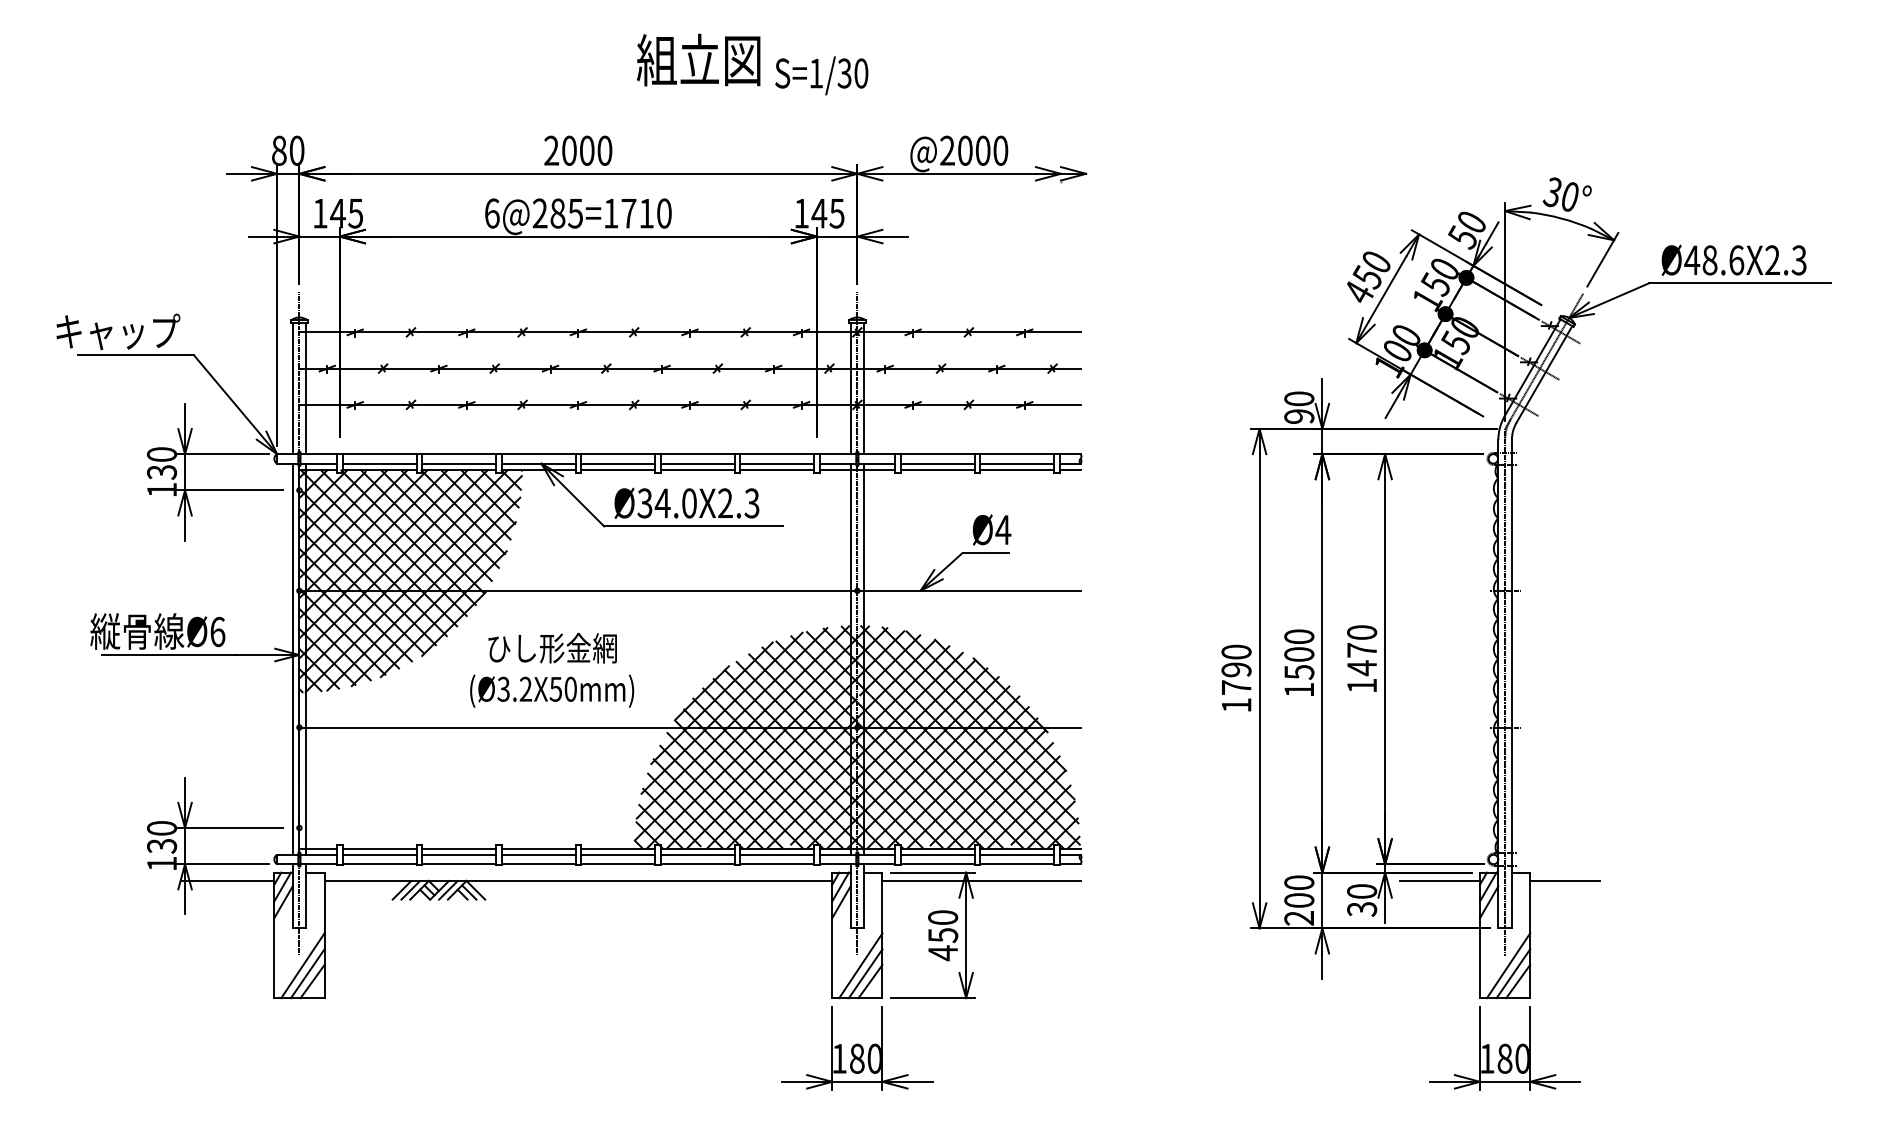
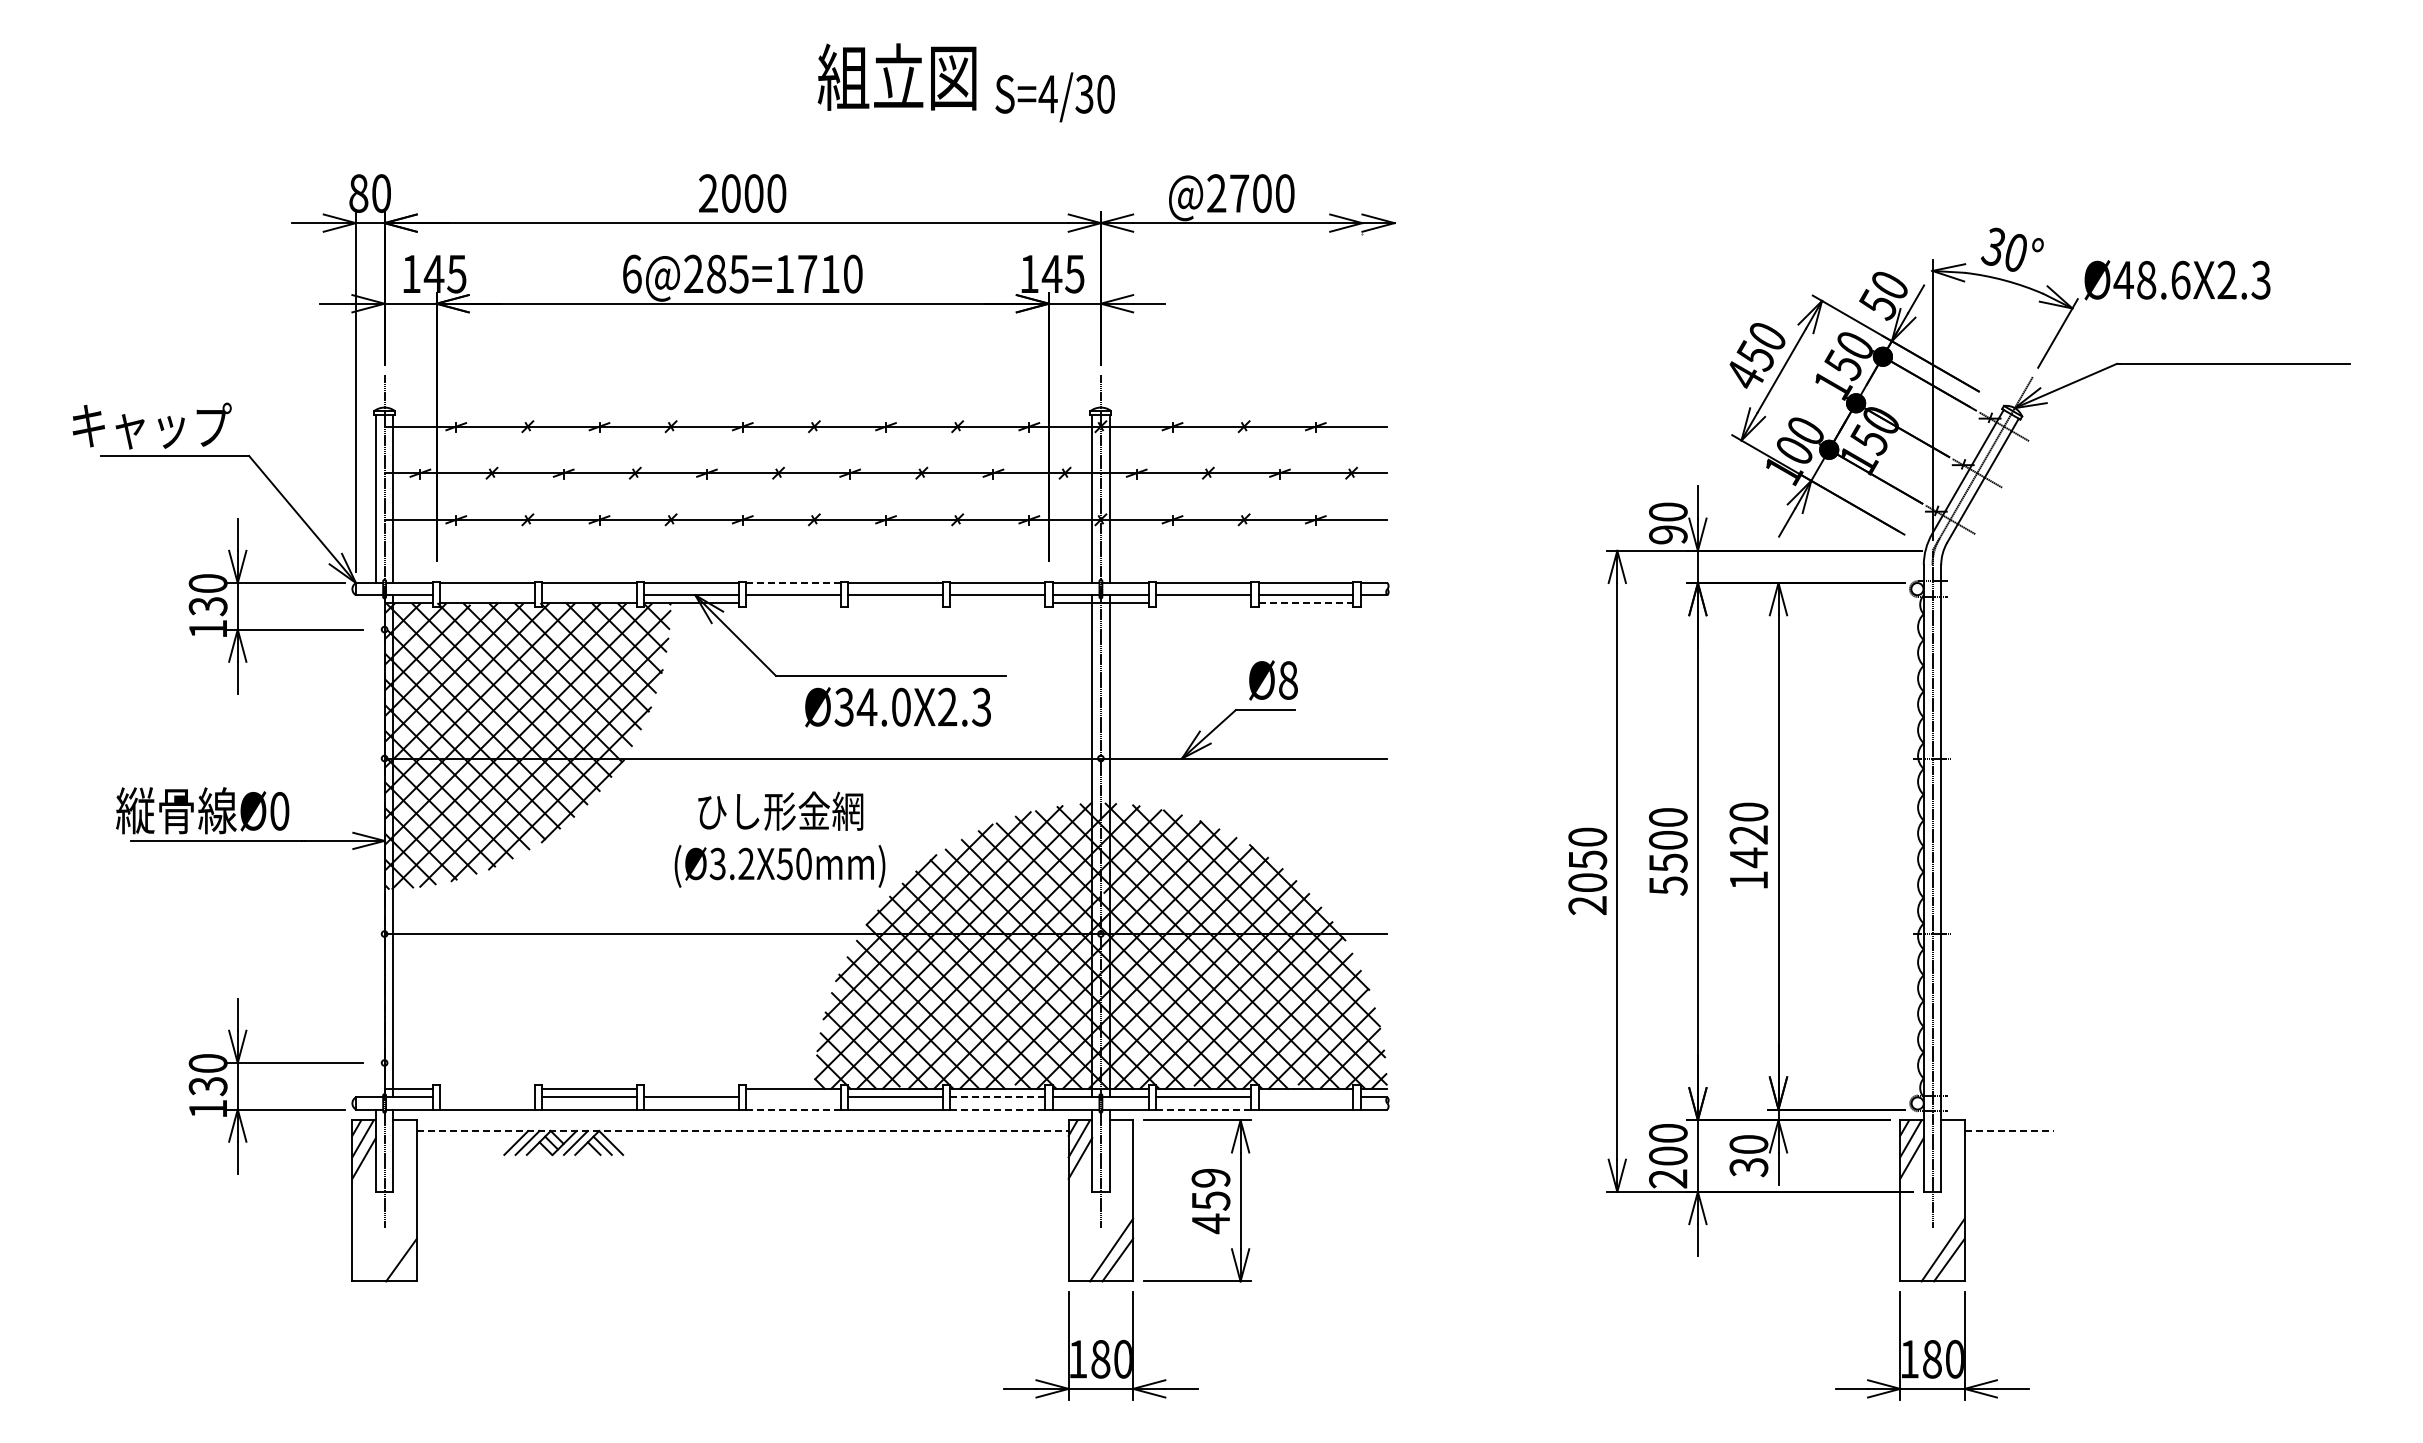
text: (815, 73) -> (1047, 94), S=1/30 -> S=4/30
text: (965, 150) -> (1239, 193), @2000 -> @2700
text: (1734, 260) -> (2177, 280), moved
line: (618, 454) -> (794, 583), solid -> dashed
line: (379, 463) -> (487, 595), removed
line: (459, 463) -> (589, 595), removed
line: (617, 470) -> (793, 603), removed
line: (697, 470) -> (895, 603), removed
line: (776, 470) -> (997, 603), removed
line: (937, 470) -> (1203, 603), removed
line: (1017, 470) -> (1306, 603), solid -> dashed
line: (1069, 470) -> (1373, 603), removed
text: (686, 503) -> (897, 707), moved
text: (1003, 530) -> (1288, 680), Ø4 -> Ø8
text: (217, 632) -> (279, 811), Ø6 -> Ø0
text: (1361, 650) -> (1748, 834), 1470 -> 1420
line: (292, 659) -> (375, 846), removed
text: (551, 670) -> (779, 839), moved
text: (1236, 687) -> (1587, 882), 1790 -> 2050
text: (1299, 689) -> (1668, 885), 1500 -> 5500
line: (379, 848) -> (487, 1089), removed
line: (538, 848) -> (691, 1089), removed
line: (379, 854) -> (487, 1097), removed
line: (617, 854) -> (793, 1097), removed
line: (777, 854) -> (998, 1097), solid -> dashed
line: (1016, 854) -> (1305, 1097), removed
line: (618, 864) -> (794, 1109), solid -> dashed
line: (777, 864) -> (998, 1109), solid -> dashed
line: (938, 864) -> (1204, 1109), solid -> dashed
line: (227, 881) -> (292, 1131), removed
line: (578, 881) -> (742, 1131), solid -> dashed
line: (981, 881) -> (1260, 1131), removed
line: (1440, 881) -> (1849, 1131), removed
line: (1565, 881) -> (2009, 1131), solid -> dashed
text: (942, 917) -> (1210, 1177), 450 -> 459
line: (302, 965) -> (388, 1239), removed
line: (860, 965) -> (1105, 1239), removed
line: (1508, 965) -> (1936, 1239), removed
line: (307, 973) -> (394, 1249), removed

